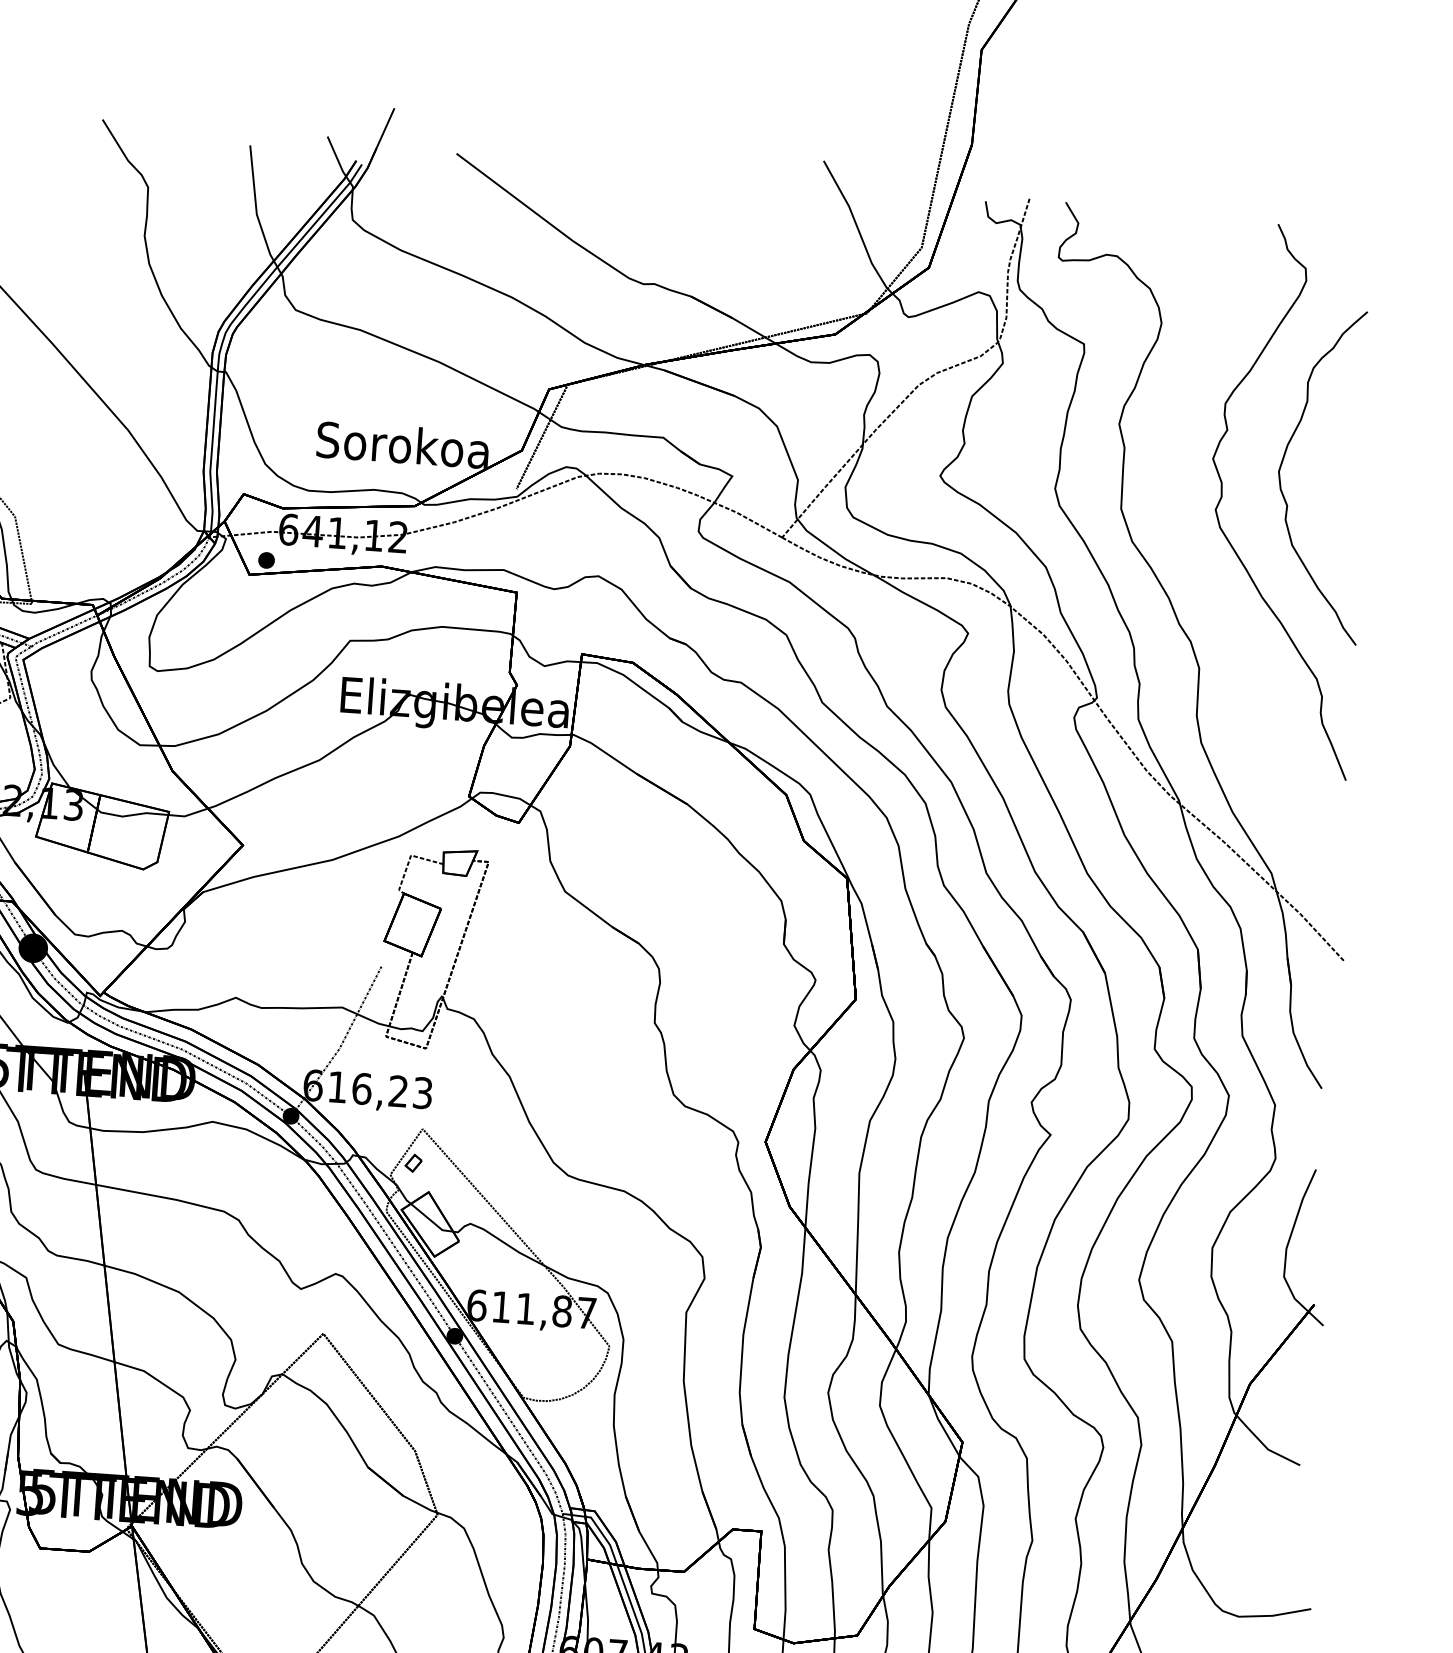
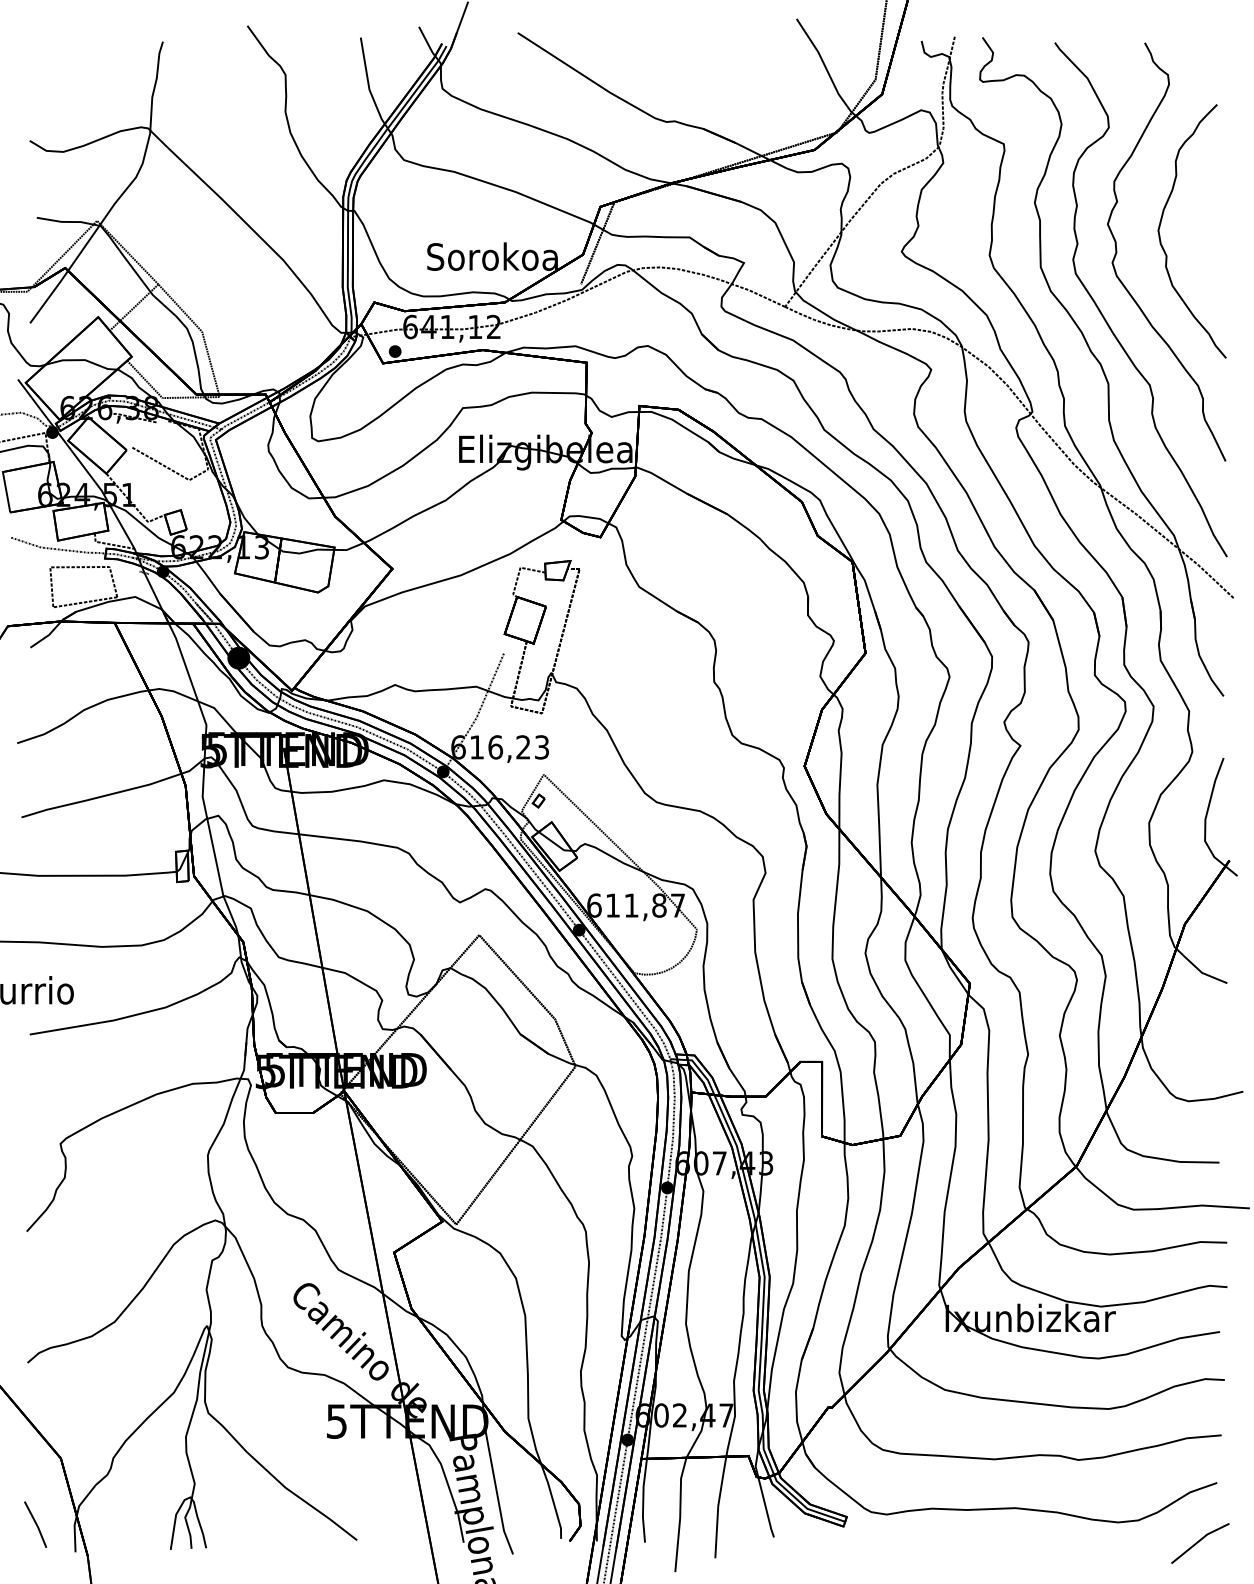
part: (1203, 586) -> (1107, 321), added

